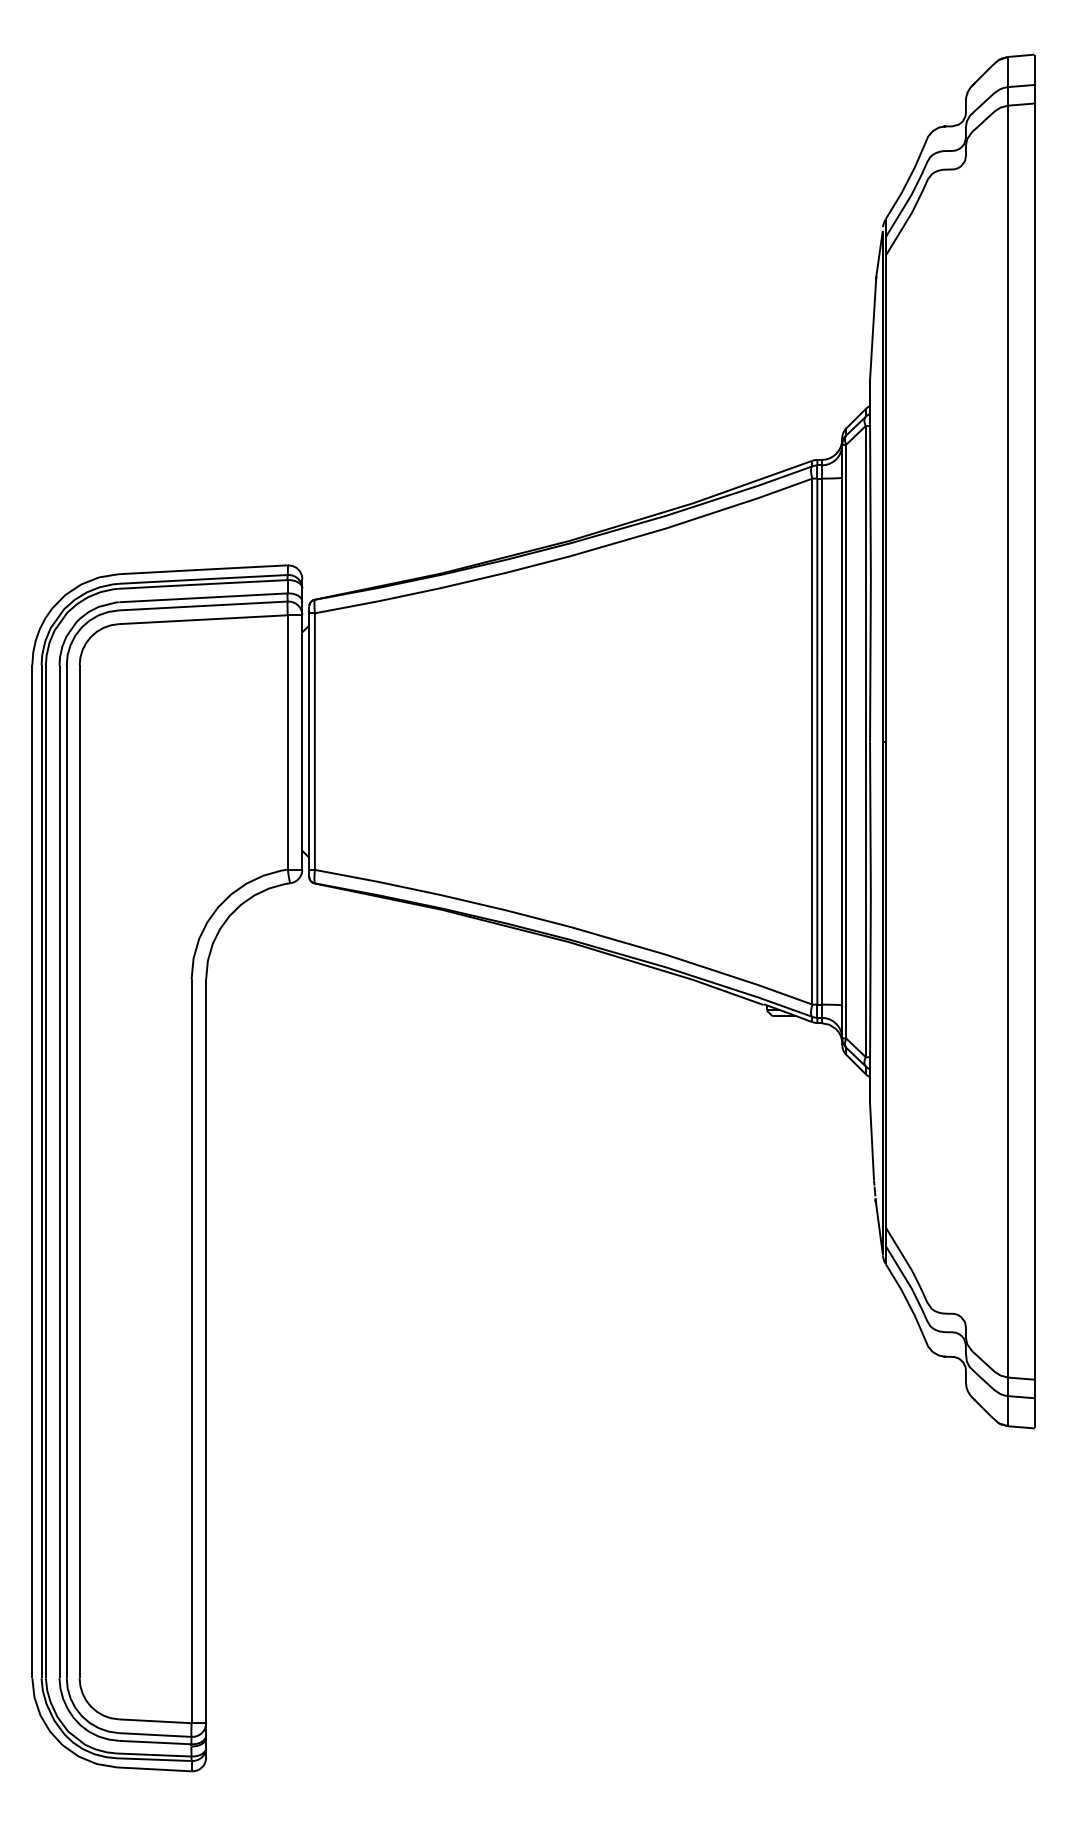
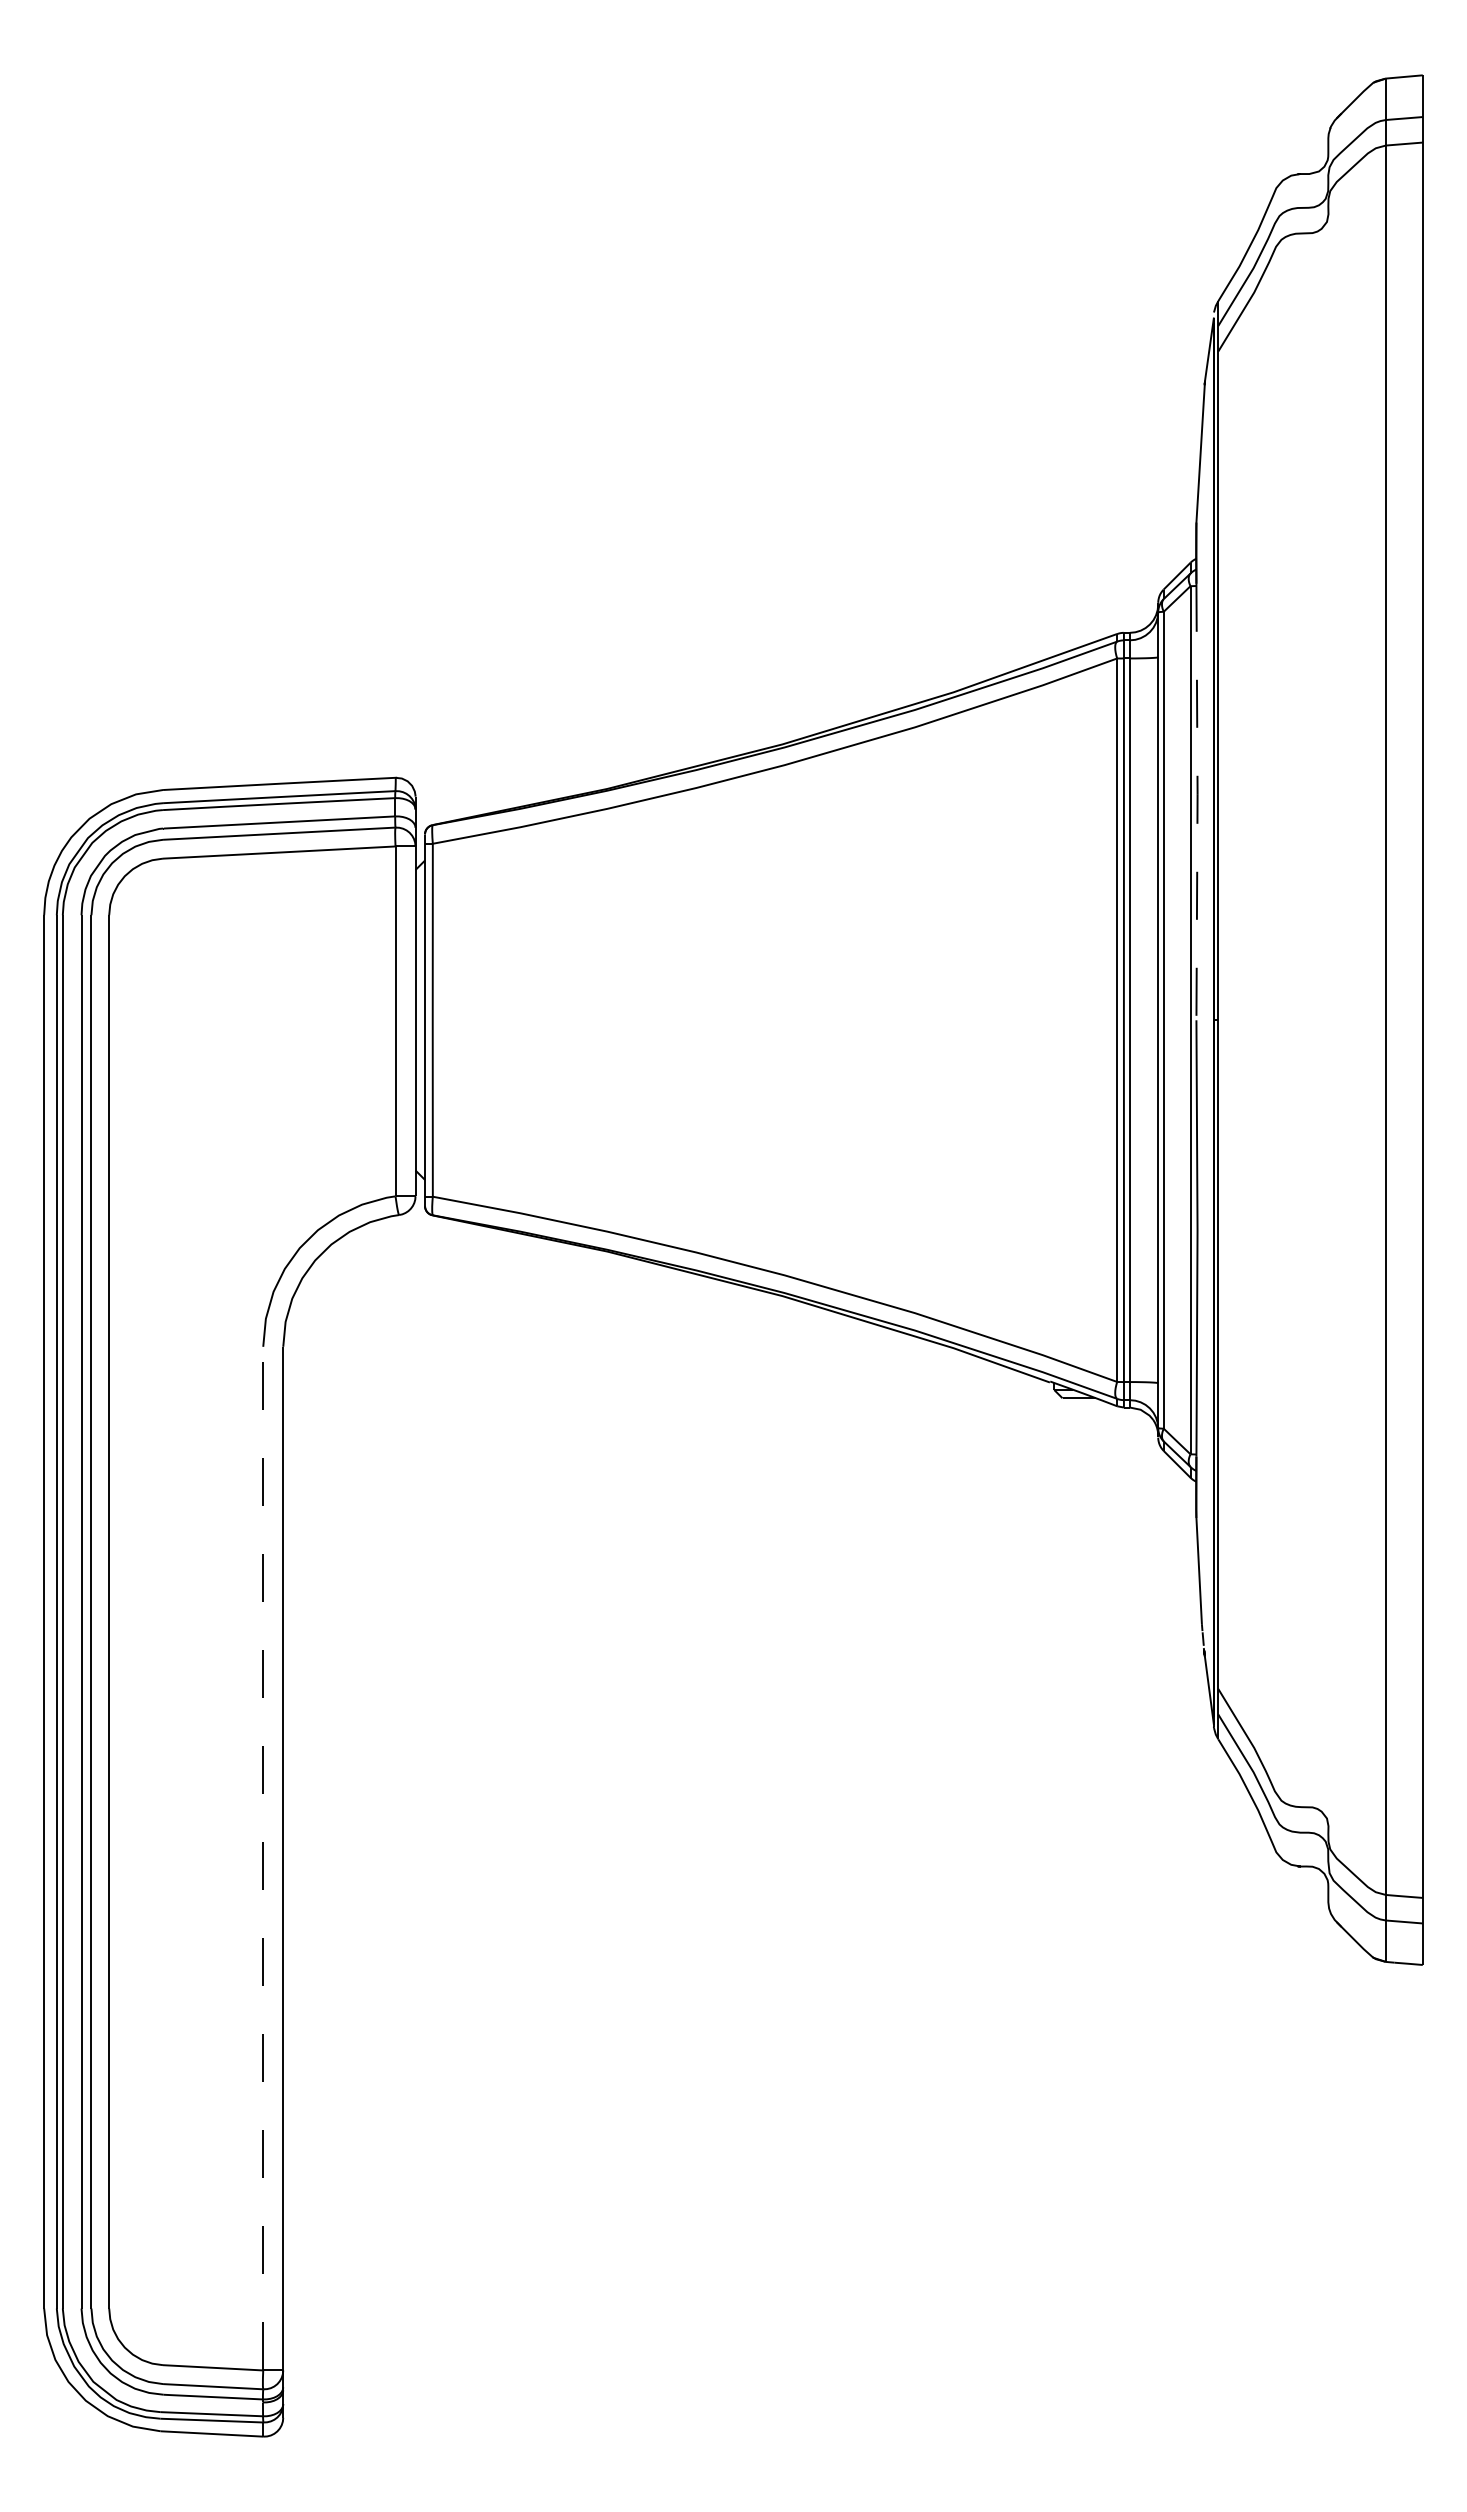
line: (870, 583) -> (1197, 802), solid -> dashed
line: (191, 1351) -> (263, 1858), solid -> dashed

